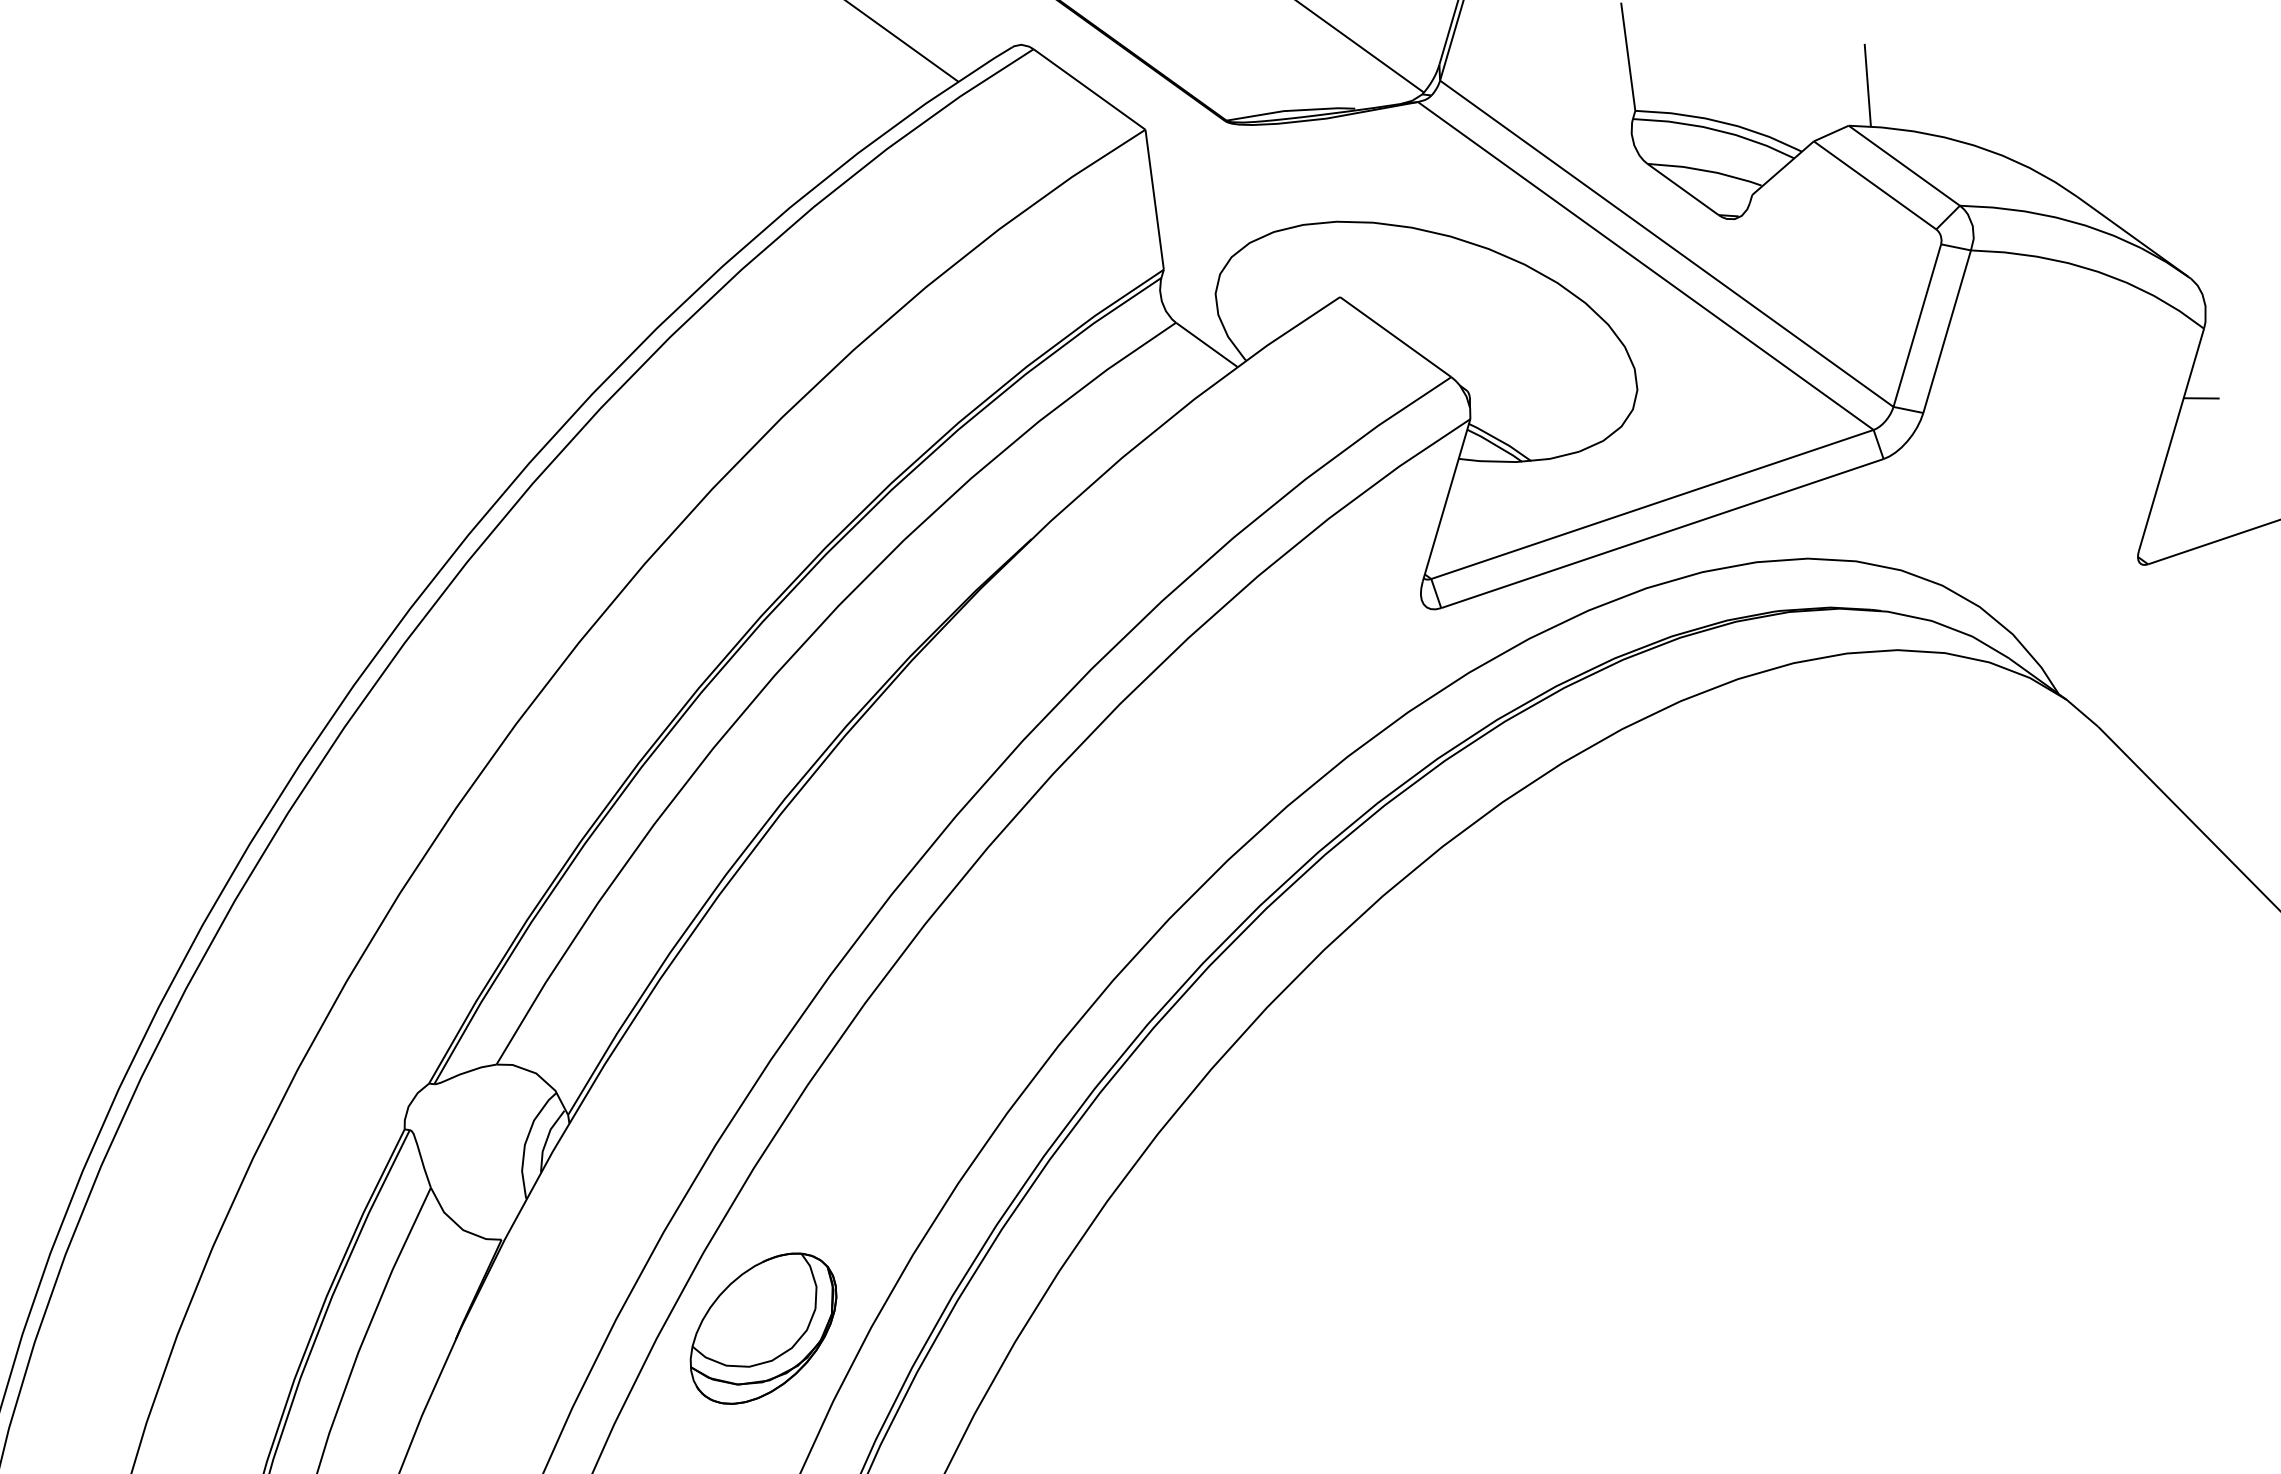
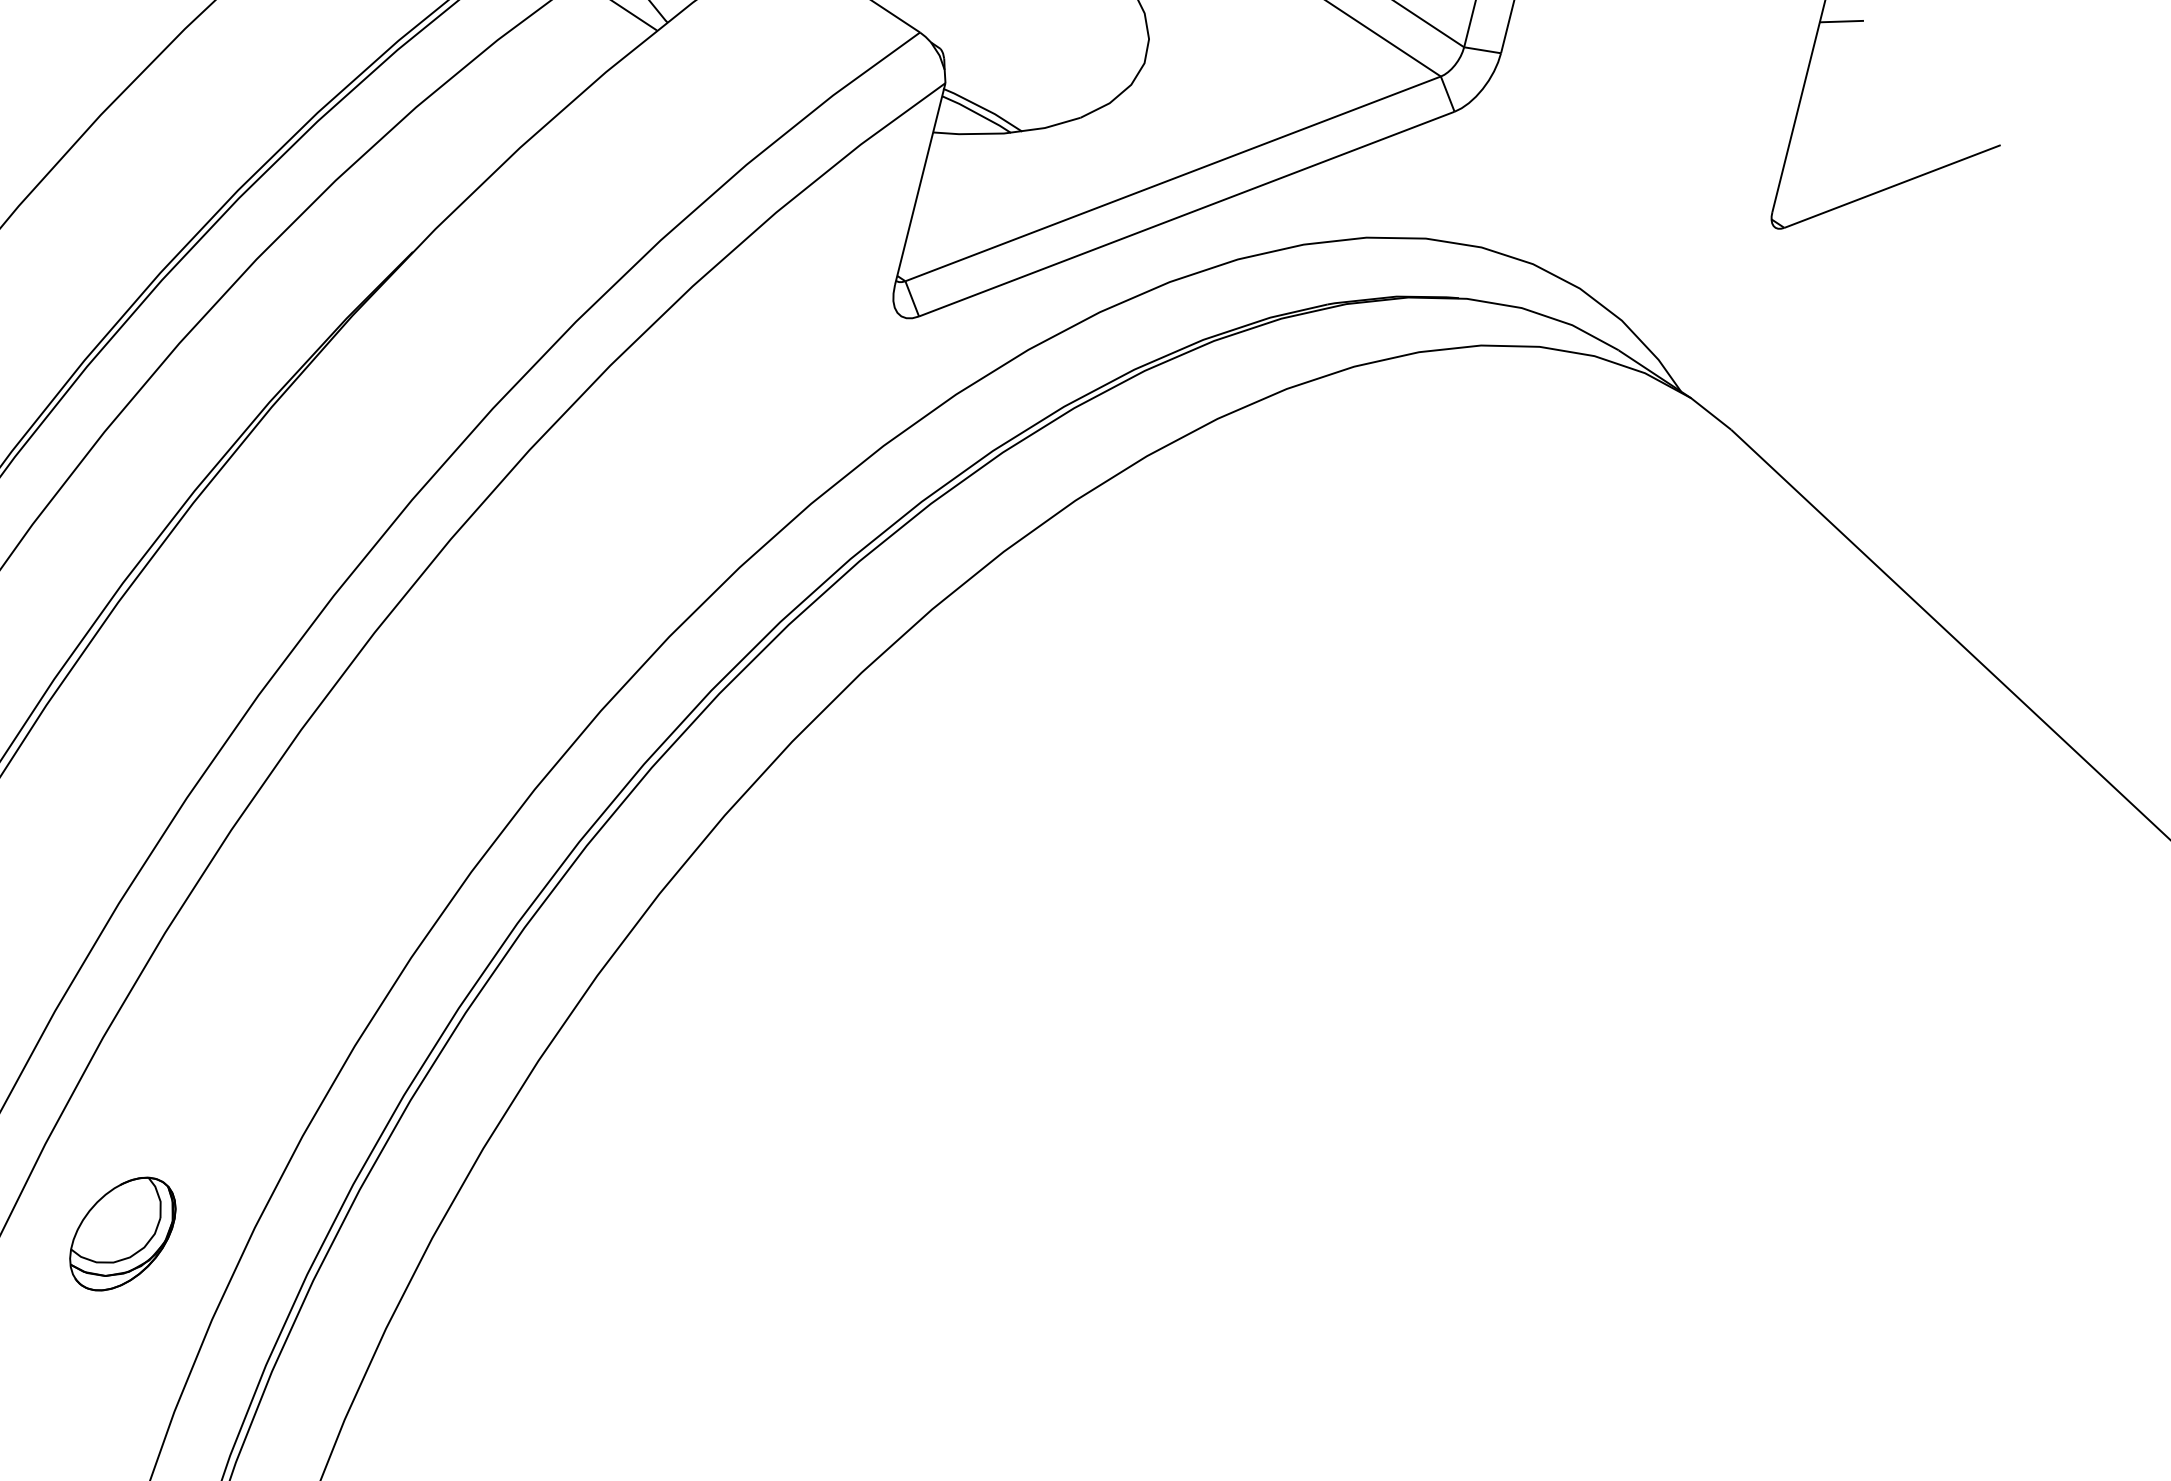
part: (763, 1328) -> (122, 1233), size x0.6

